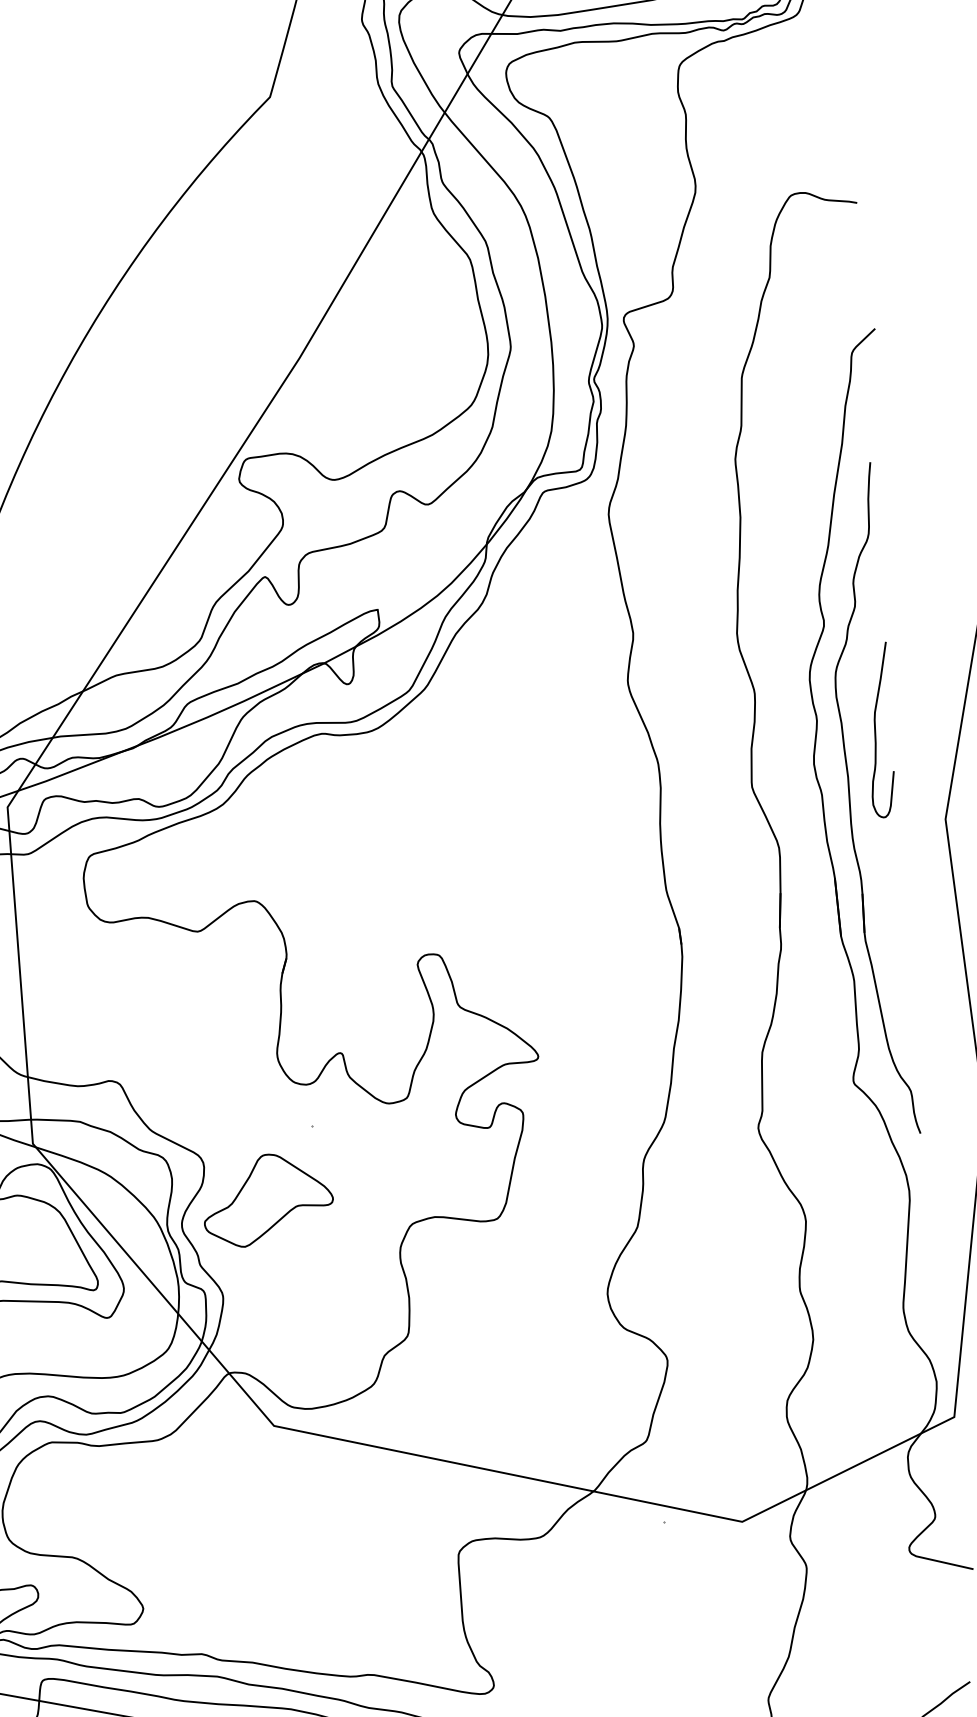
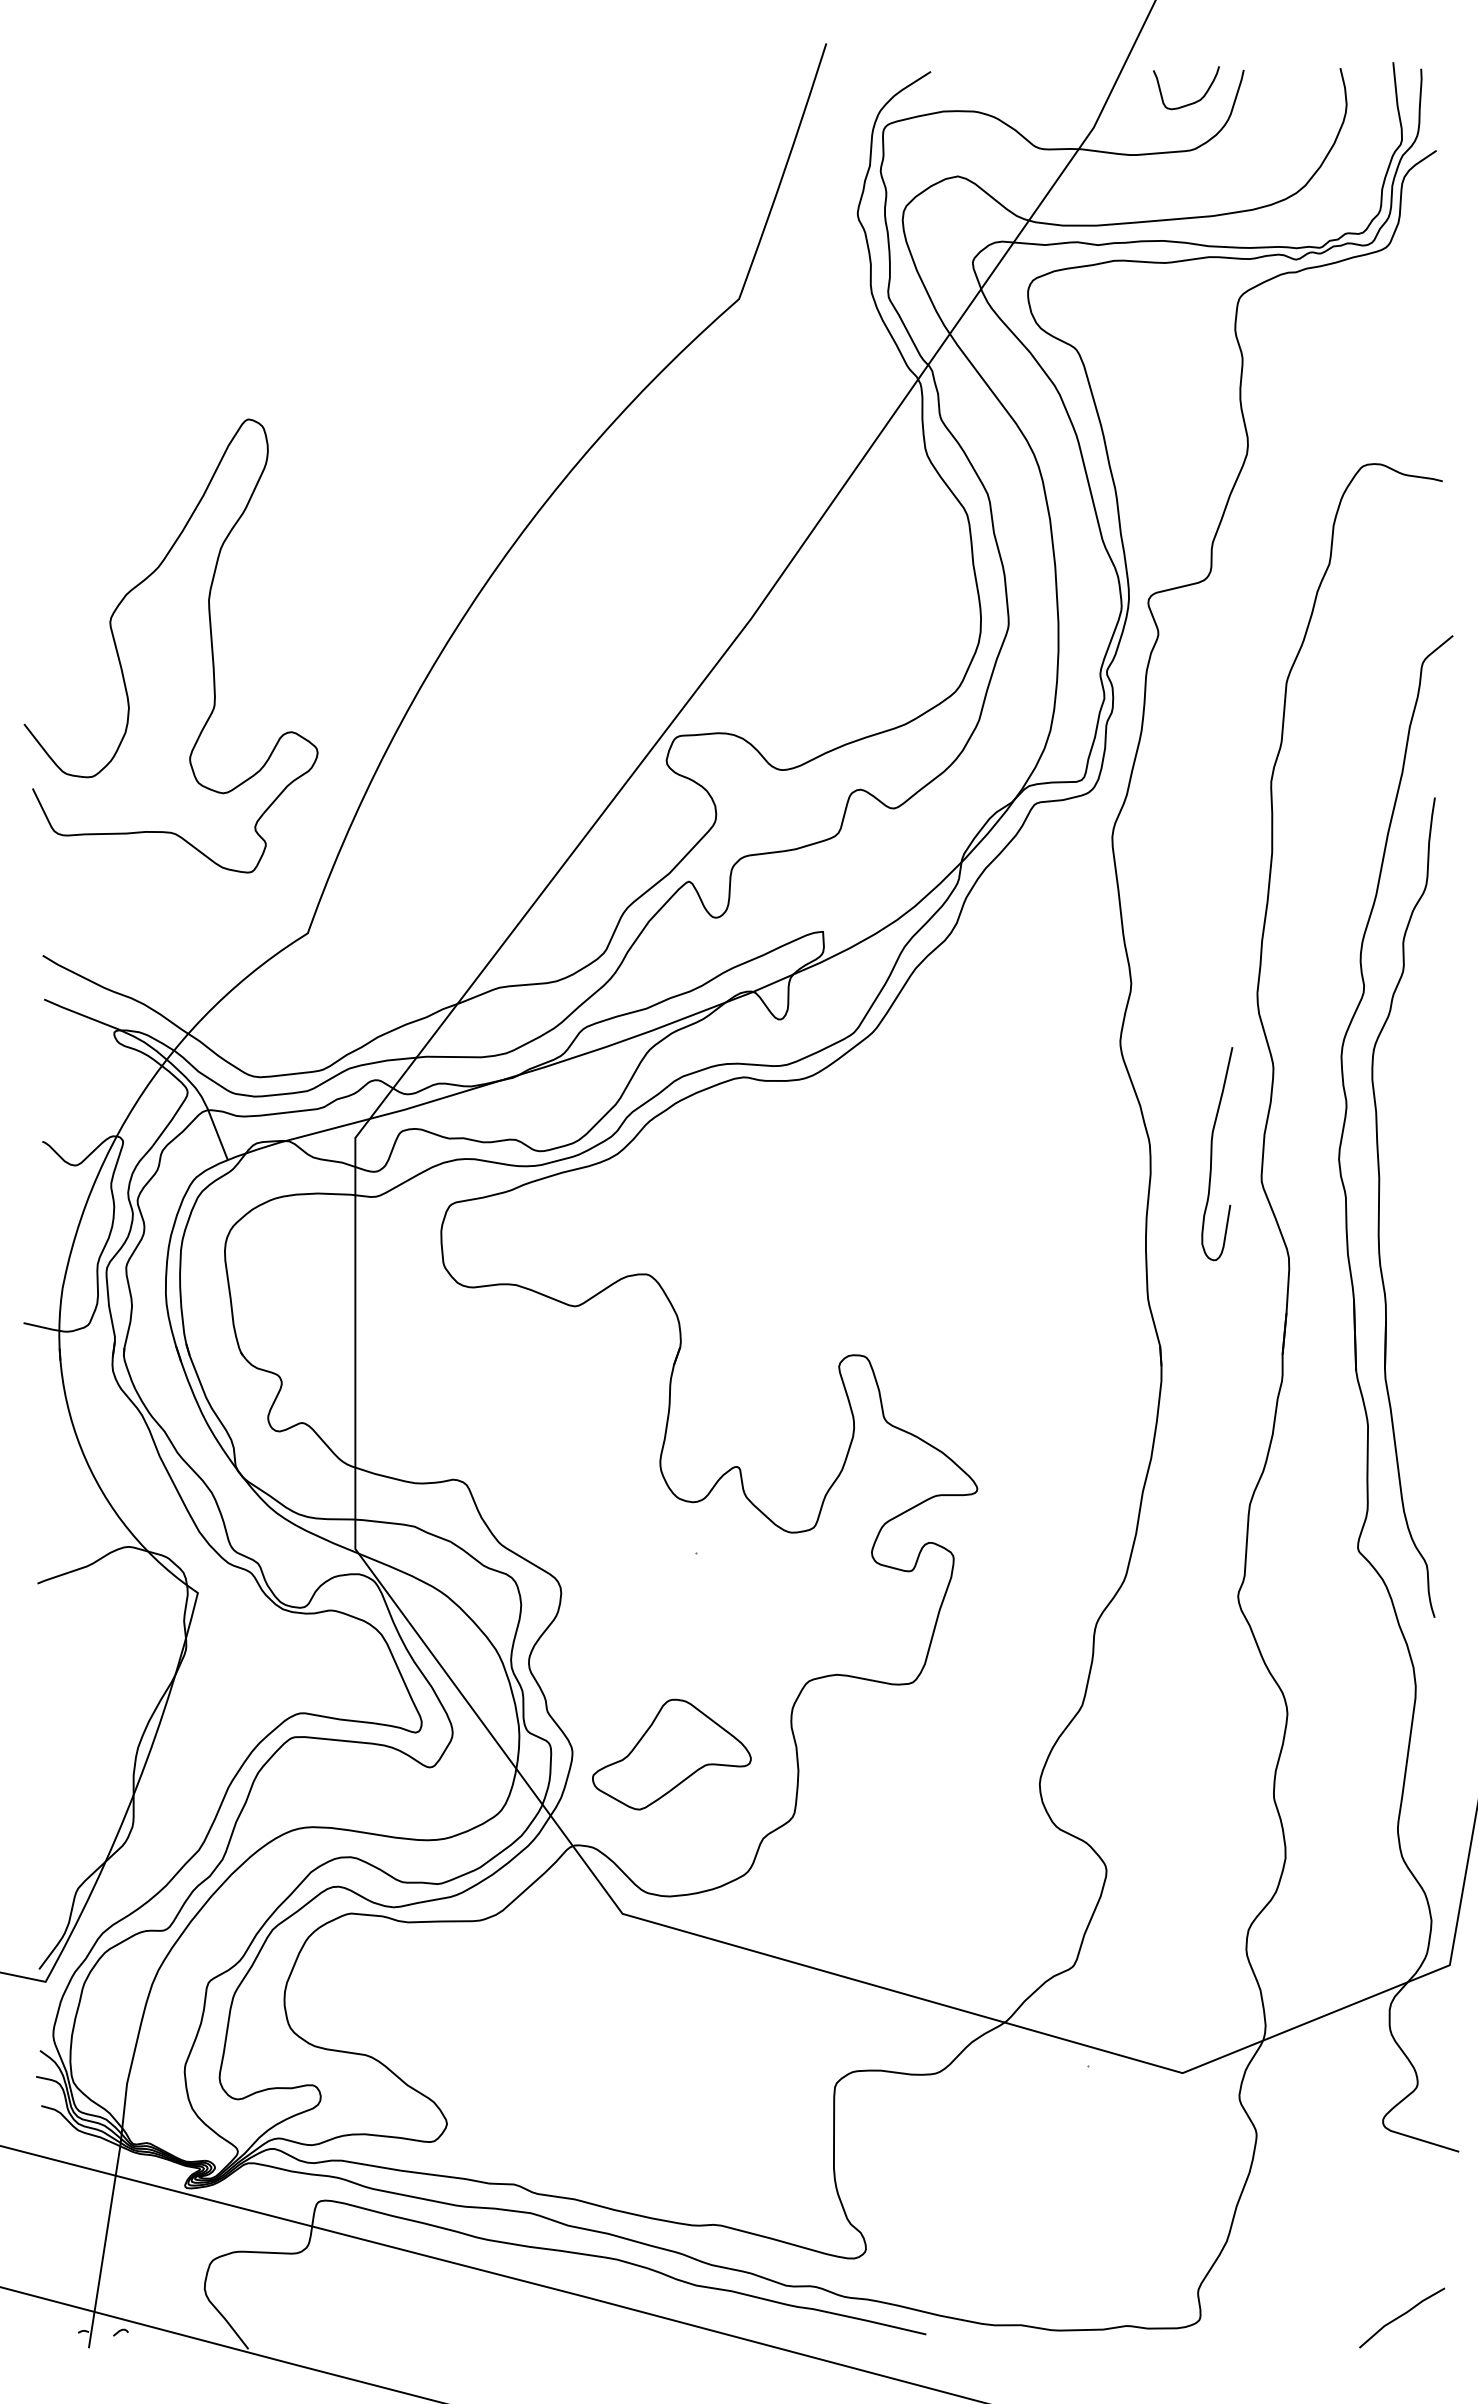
curve: (876, 730) -> (1212, 1154), moved
part: (267, 1199) -> (671, 1754), moved

